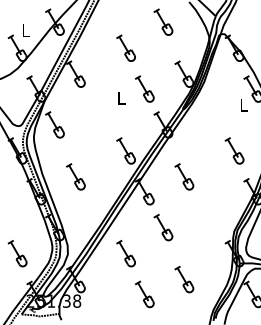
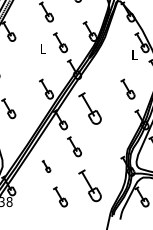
part: (184, 176) -> (90, 108), size x1.6
part: (125, 253) -> (45, 166), size x0.6
part: (184, 279) -> (90, 185), size x1.6

